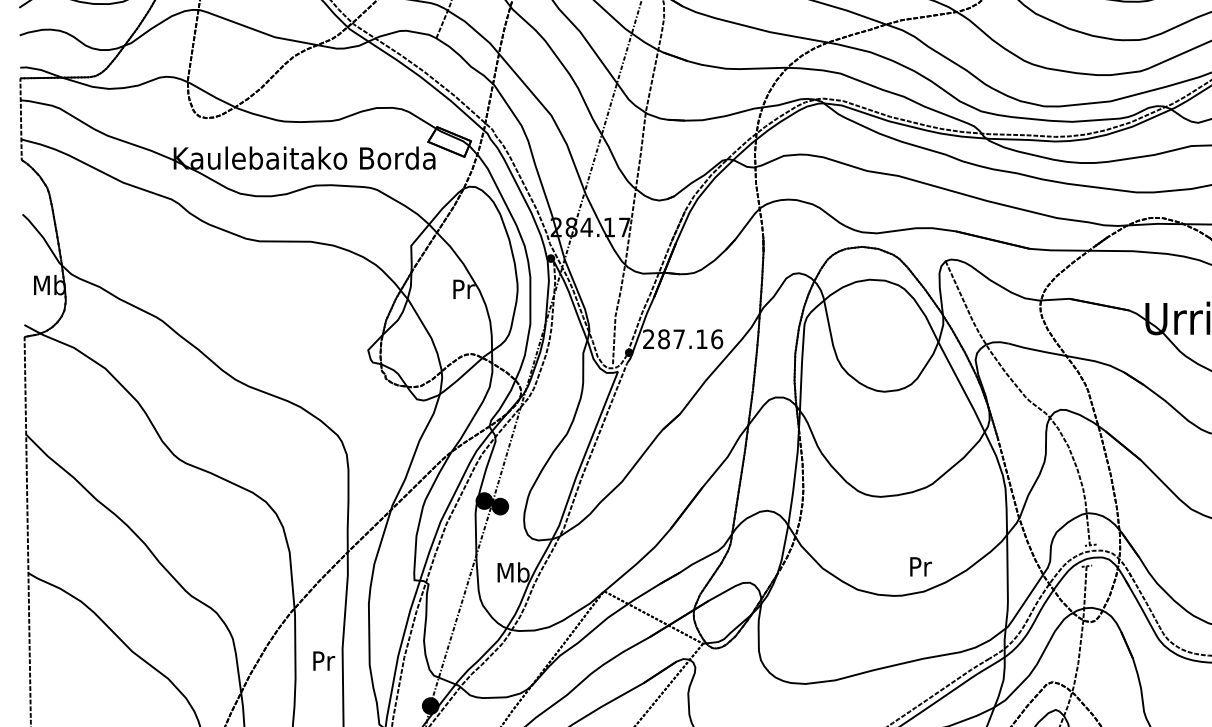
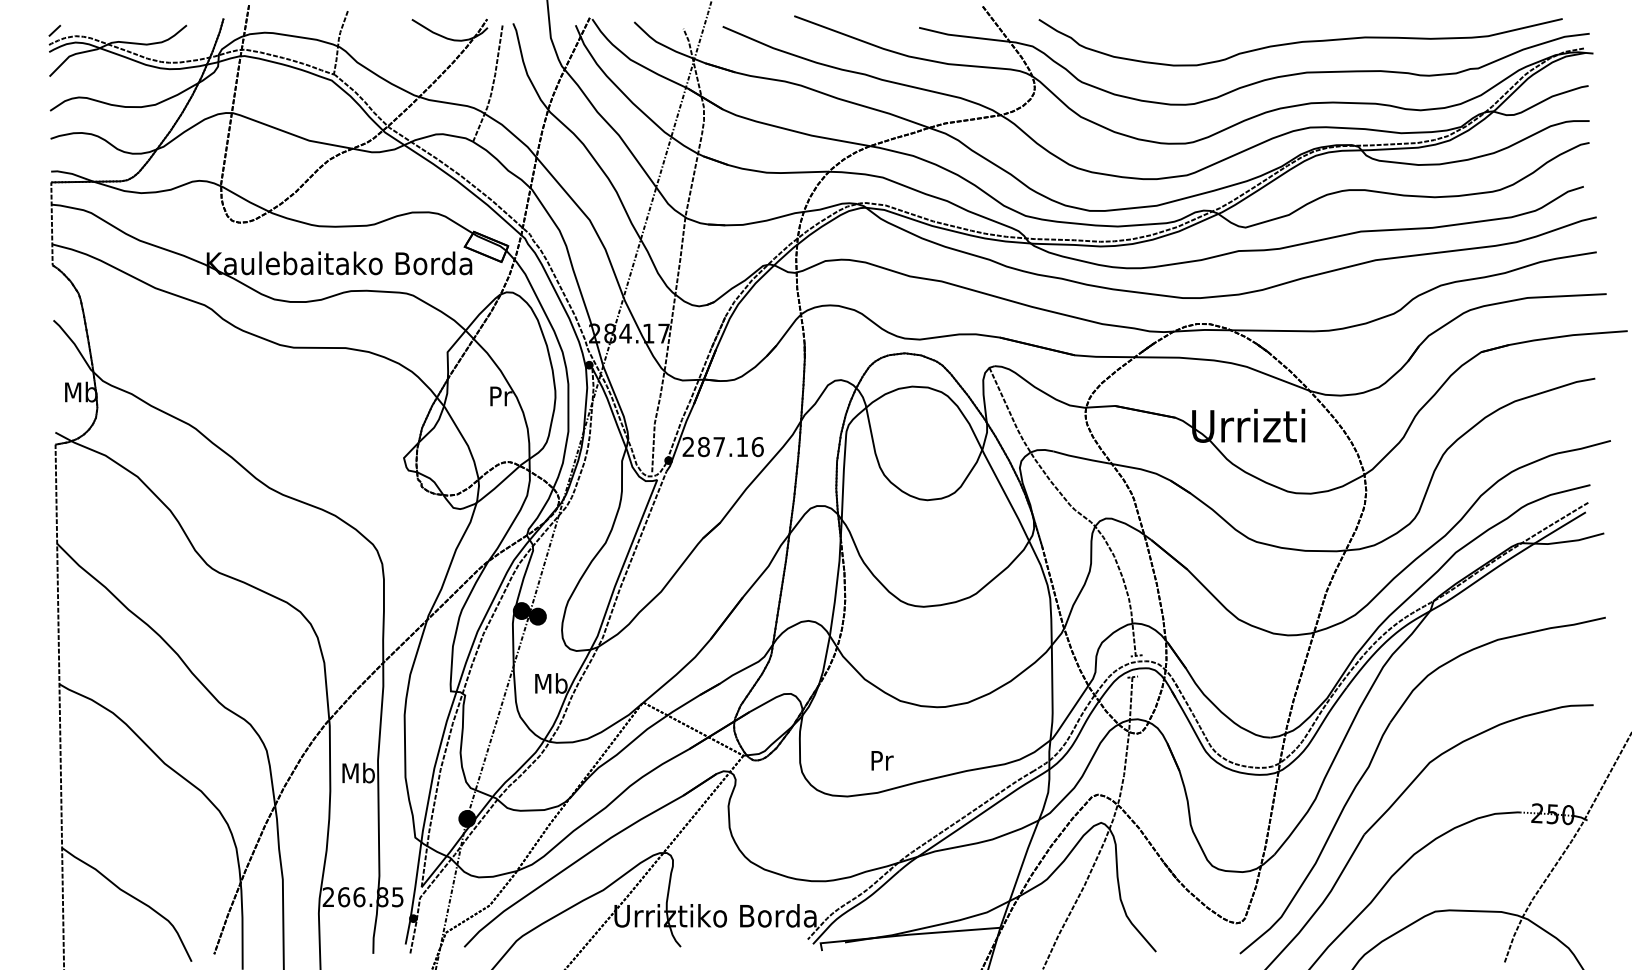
text: (920, 566) -> (882, 760), moved
text: (323, 660) -> (358, 772), Pr -> Mb

